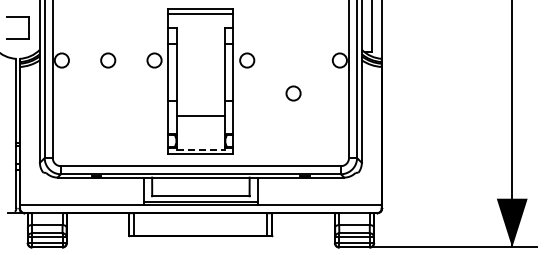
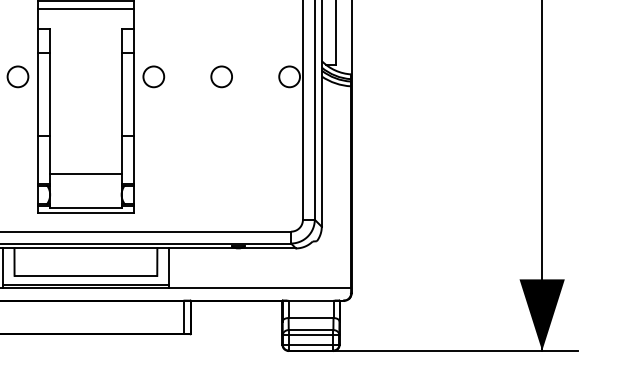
circle: (293, 93) -> (221, 76), moved
line: (200, 115) -> (85, 173), moved
line: (201, 149) -> (86, 207), dashed -> solid

